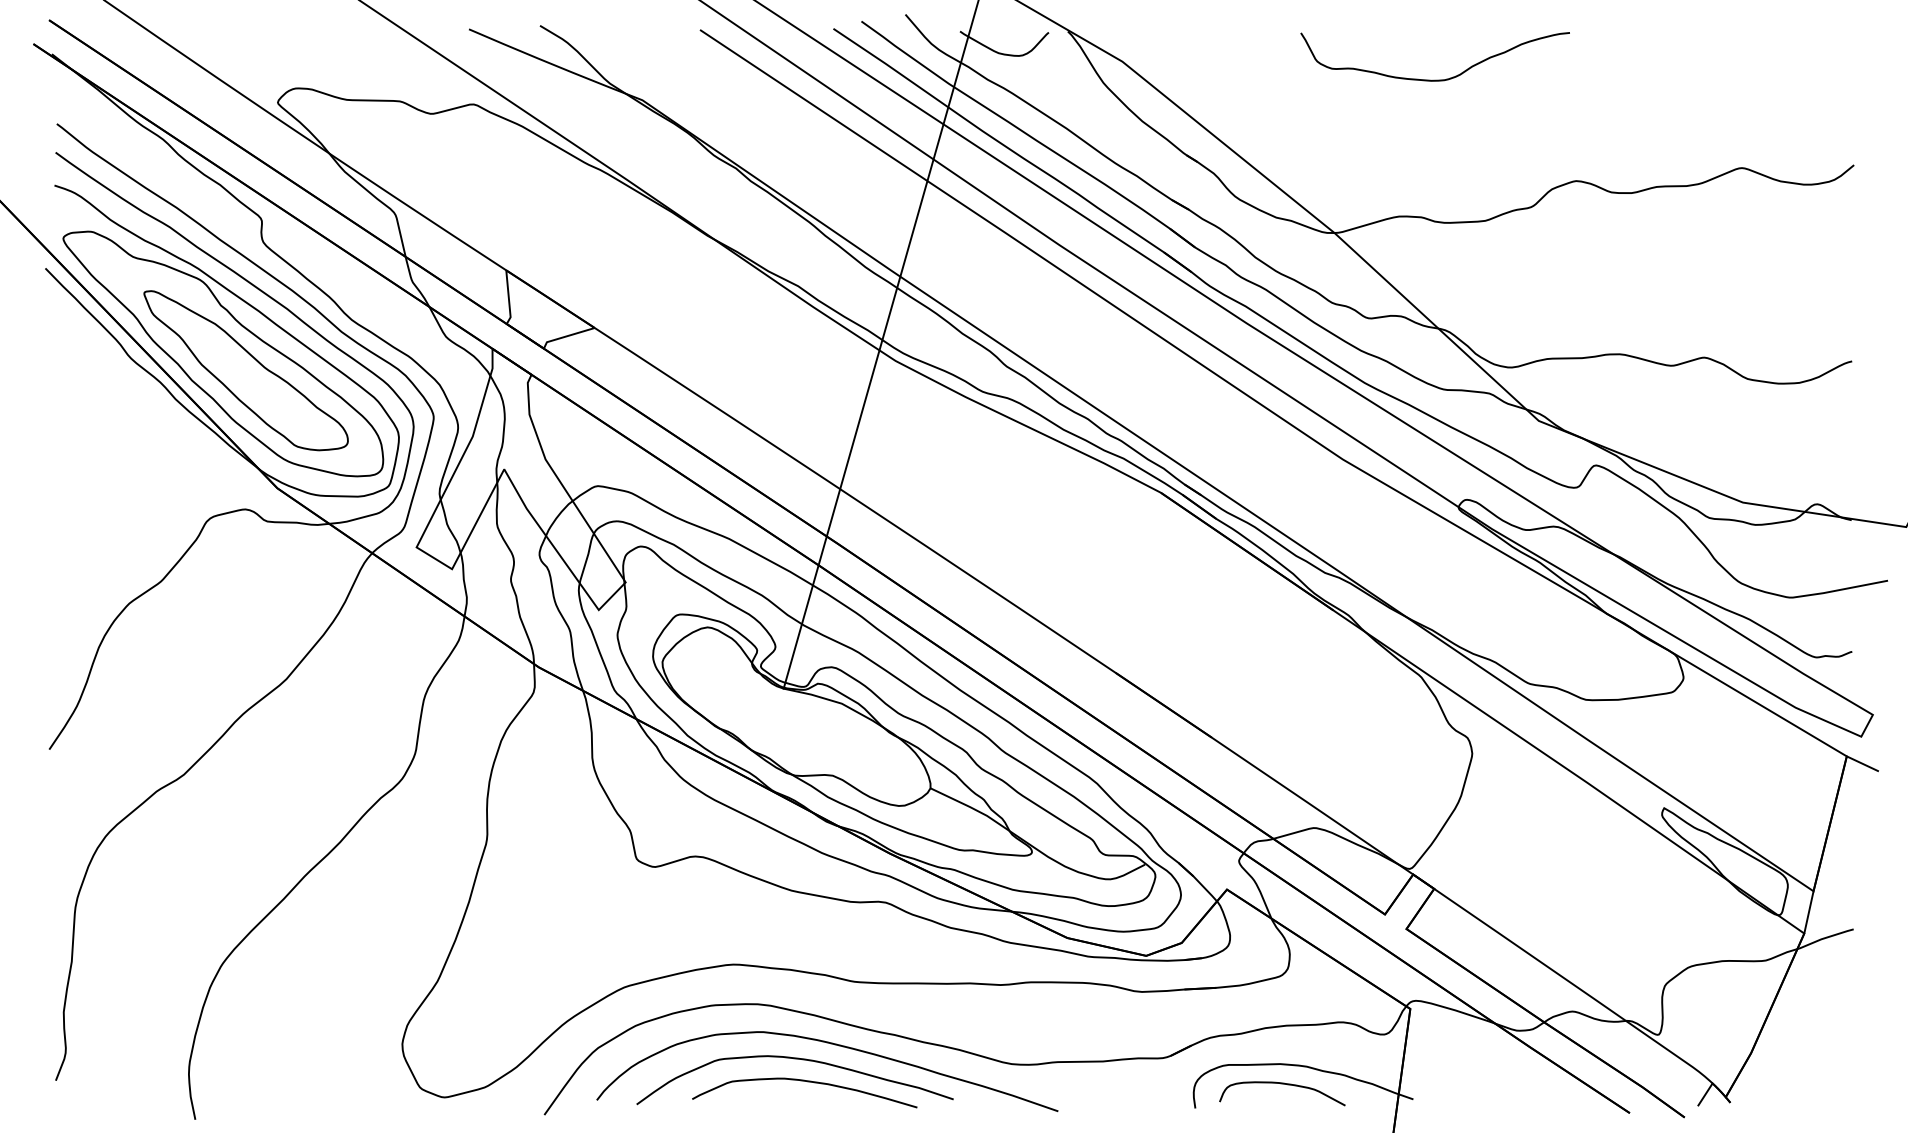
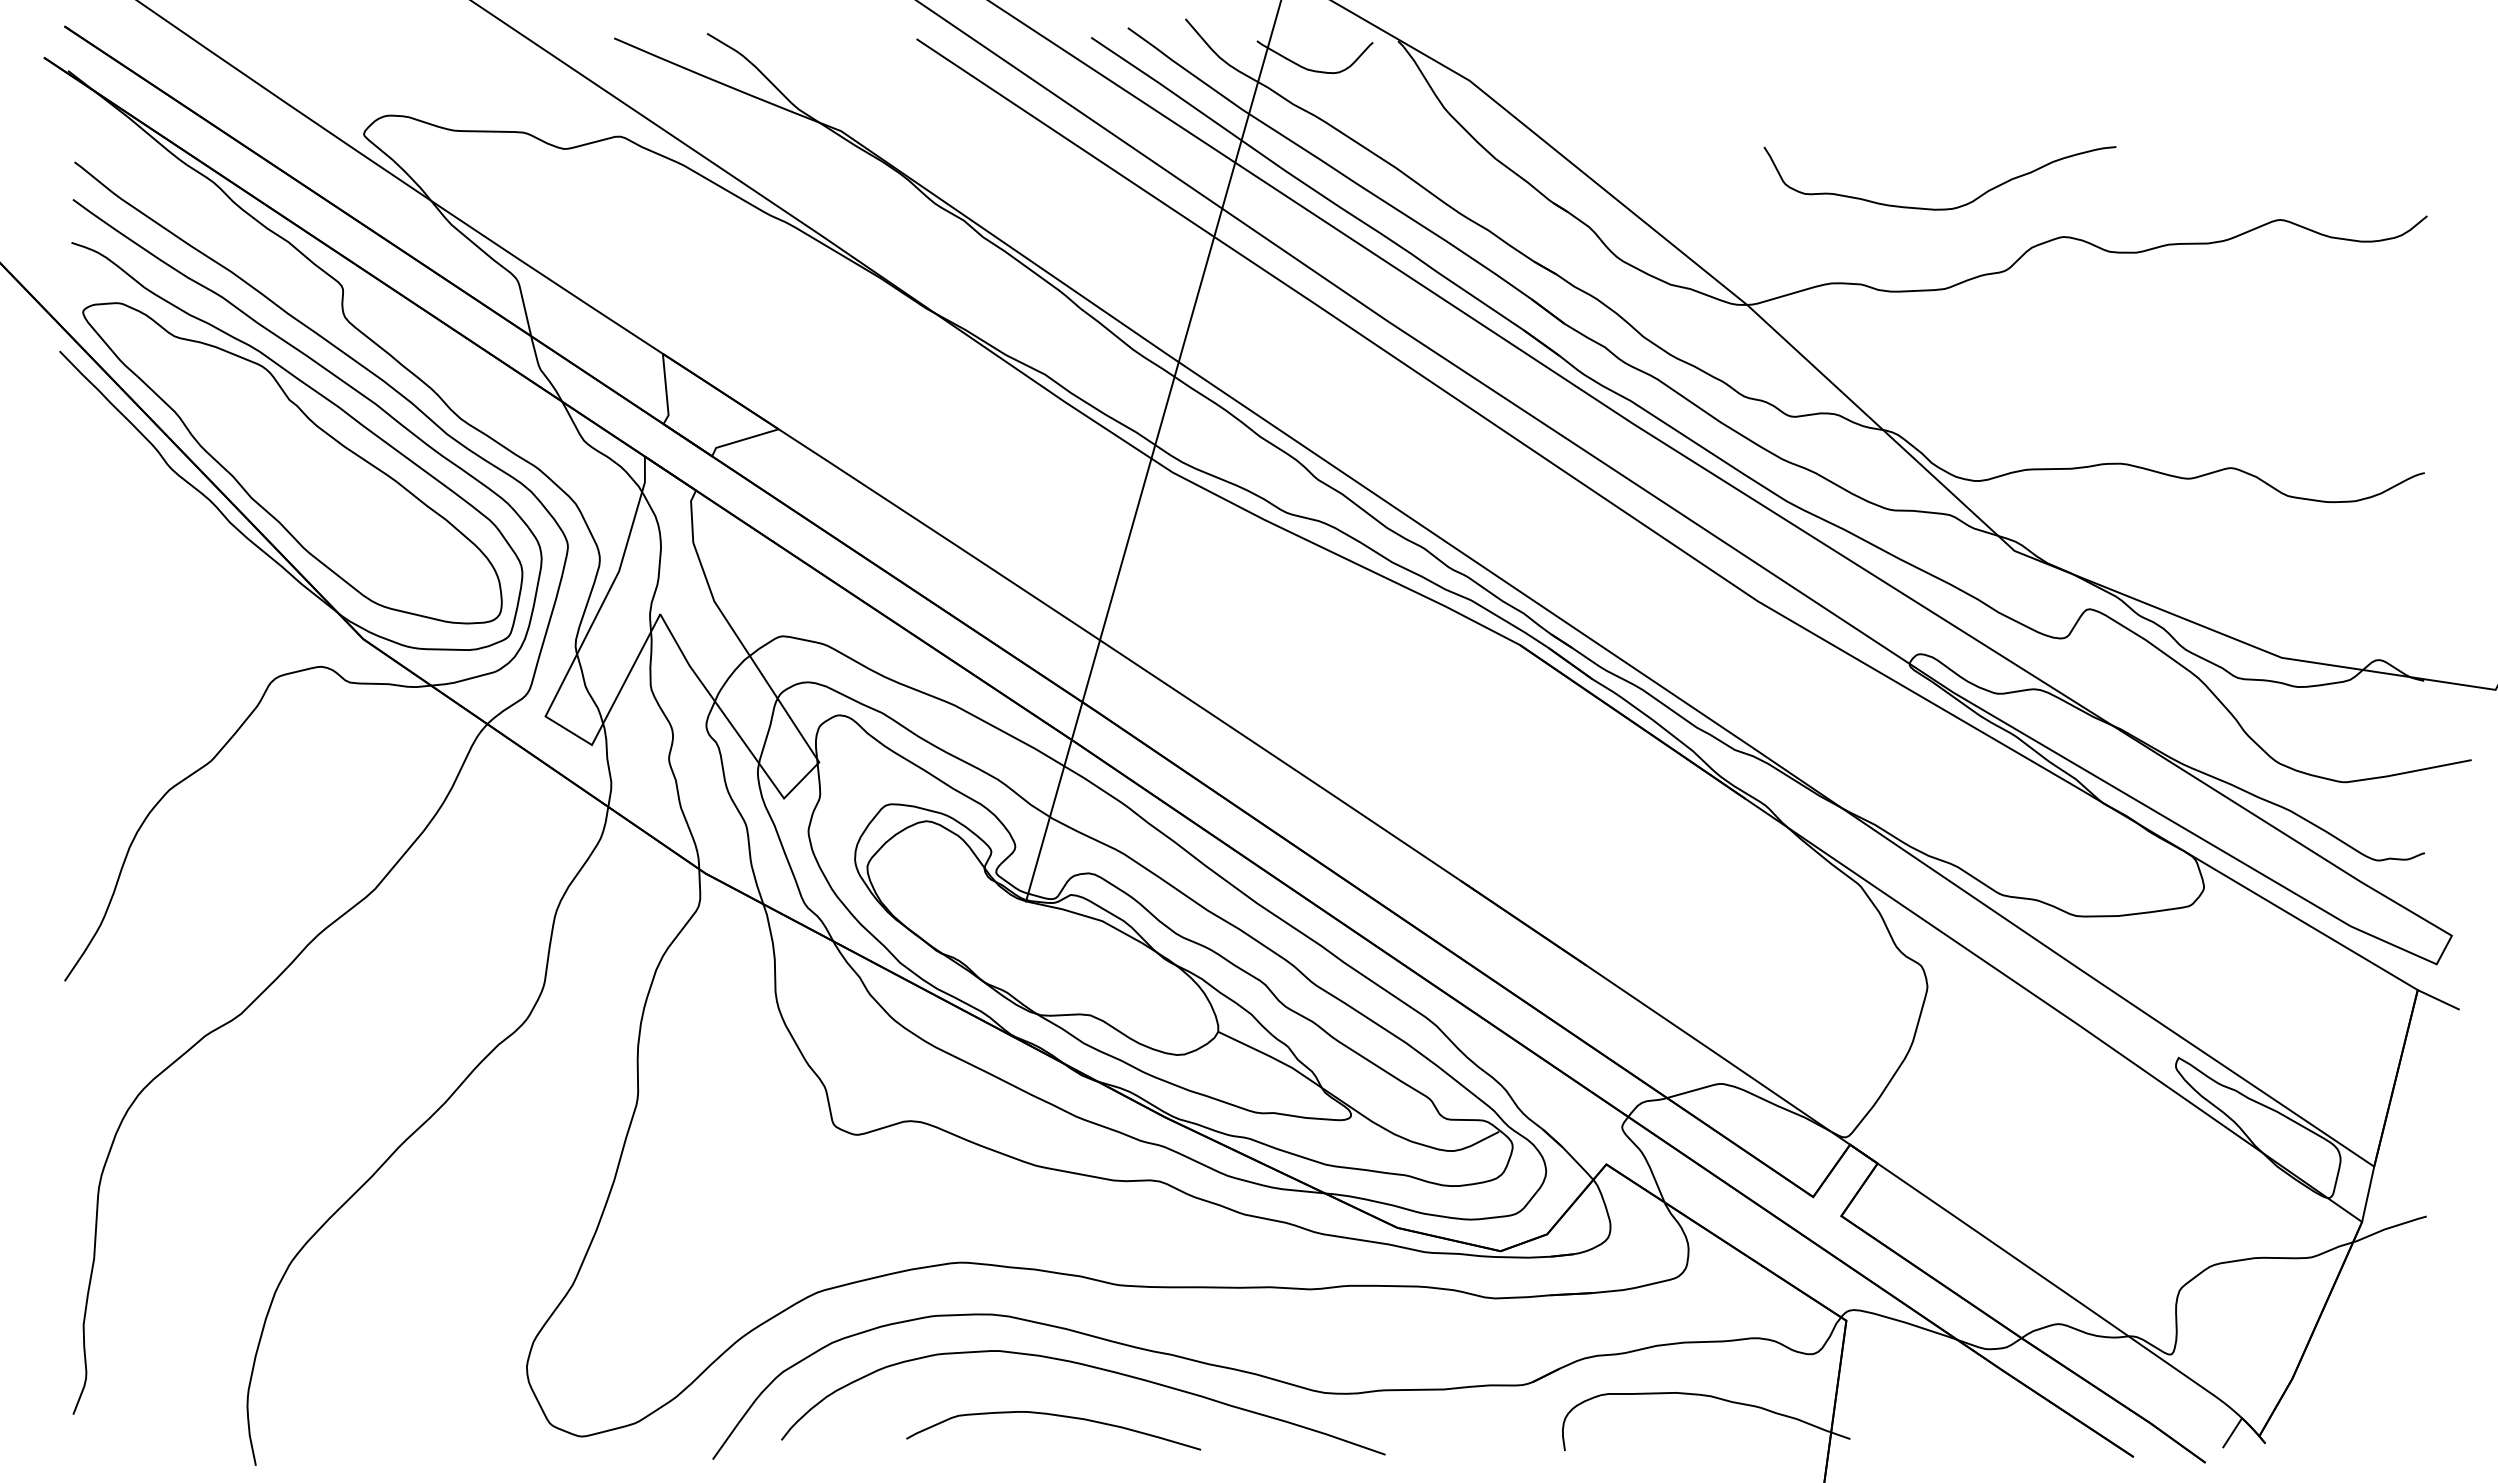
curve: (1434, 79) -> (1939, 208), moved
part: (246, 370) -> (322, 485), removed
curve: (794, 1059) -> (1040, 1386), removed
curve: (1282, 1084) -> (1678, 1419), removed

